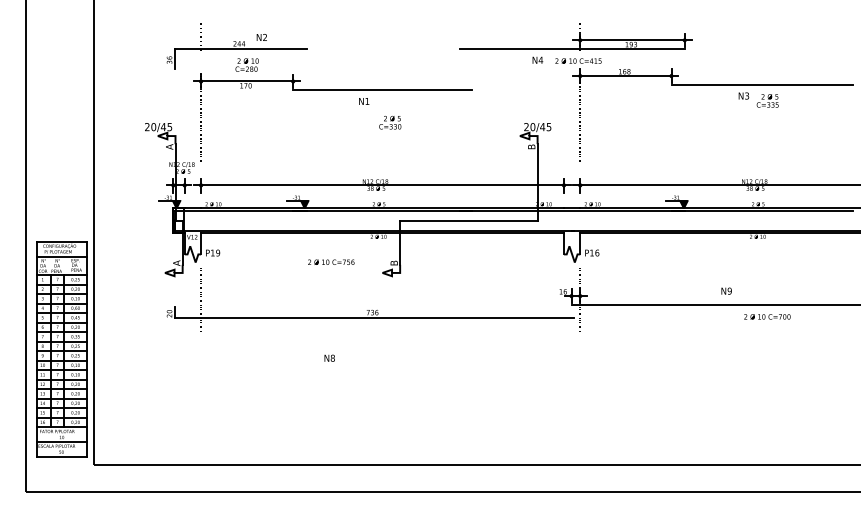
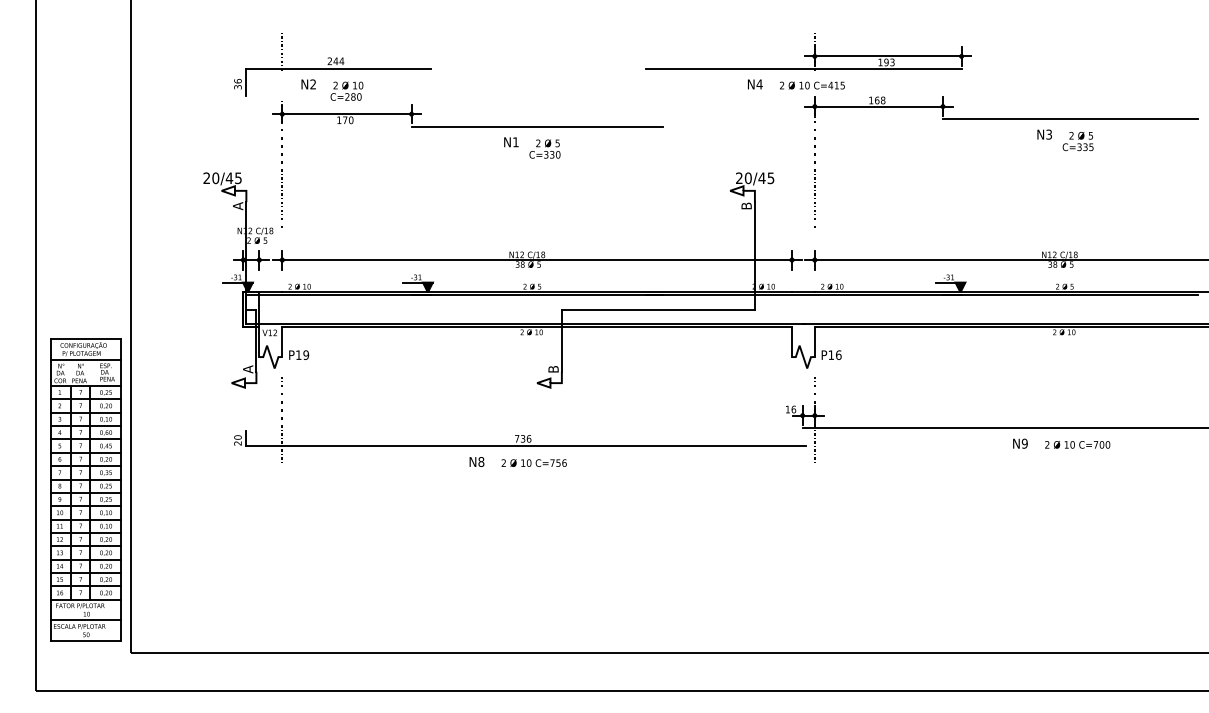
text: (261, 37) -> (308, 84), moved
text: (389, 122) -> (544, 148), moved
text: (330, 261) -> (533, 462), moved
text: (726, 291) -> (1020, 443), moved
text: (329, 357) -> (476, 461), moved

